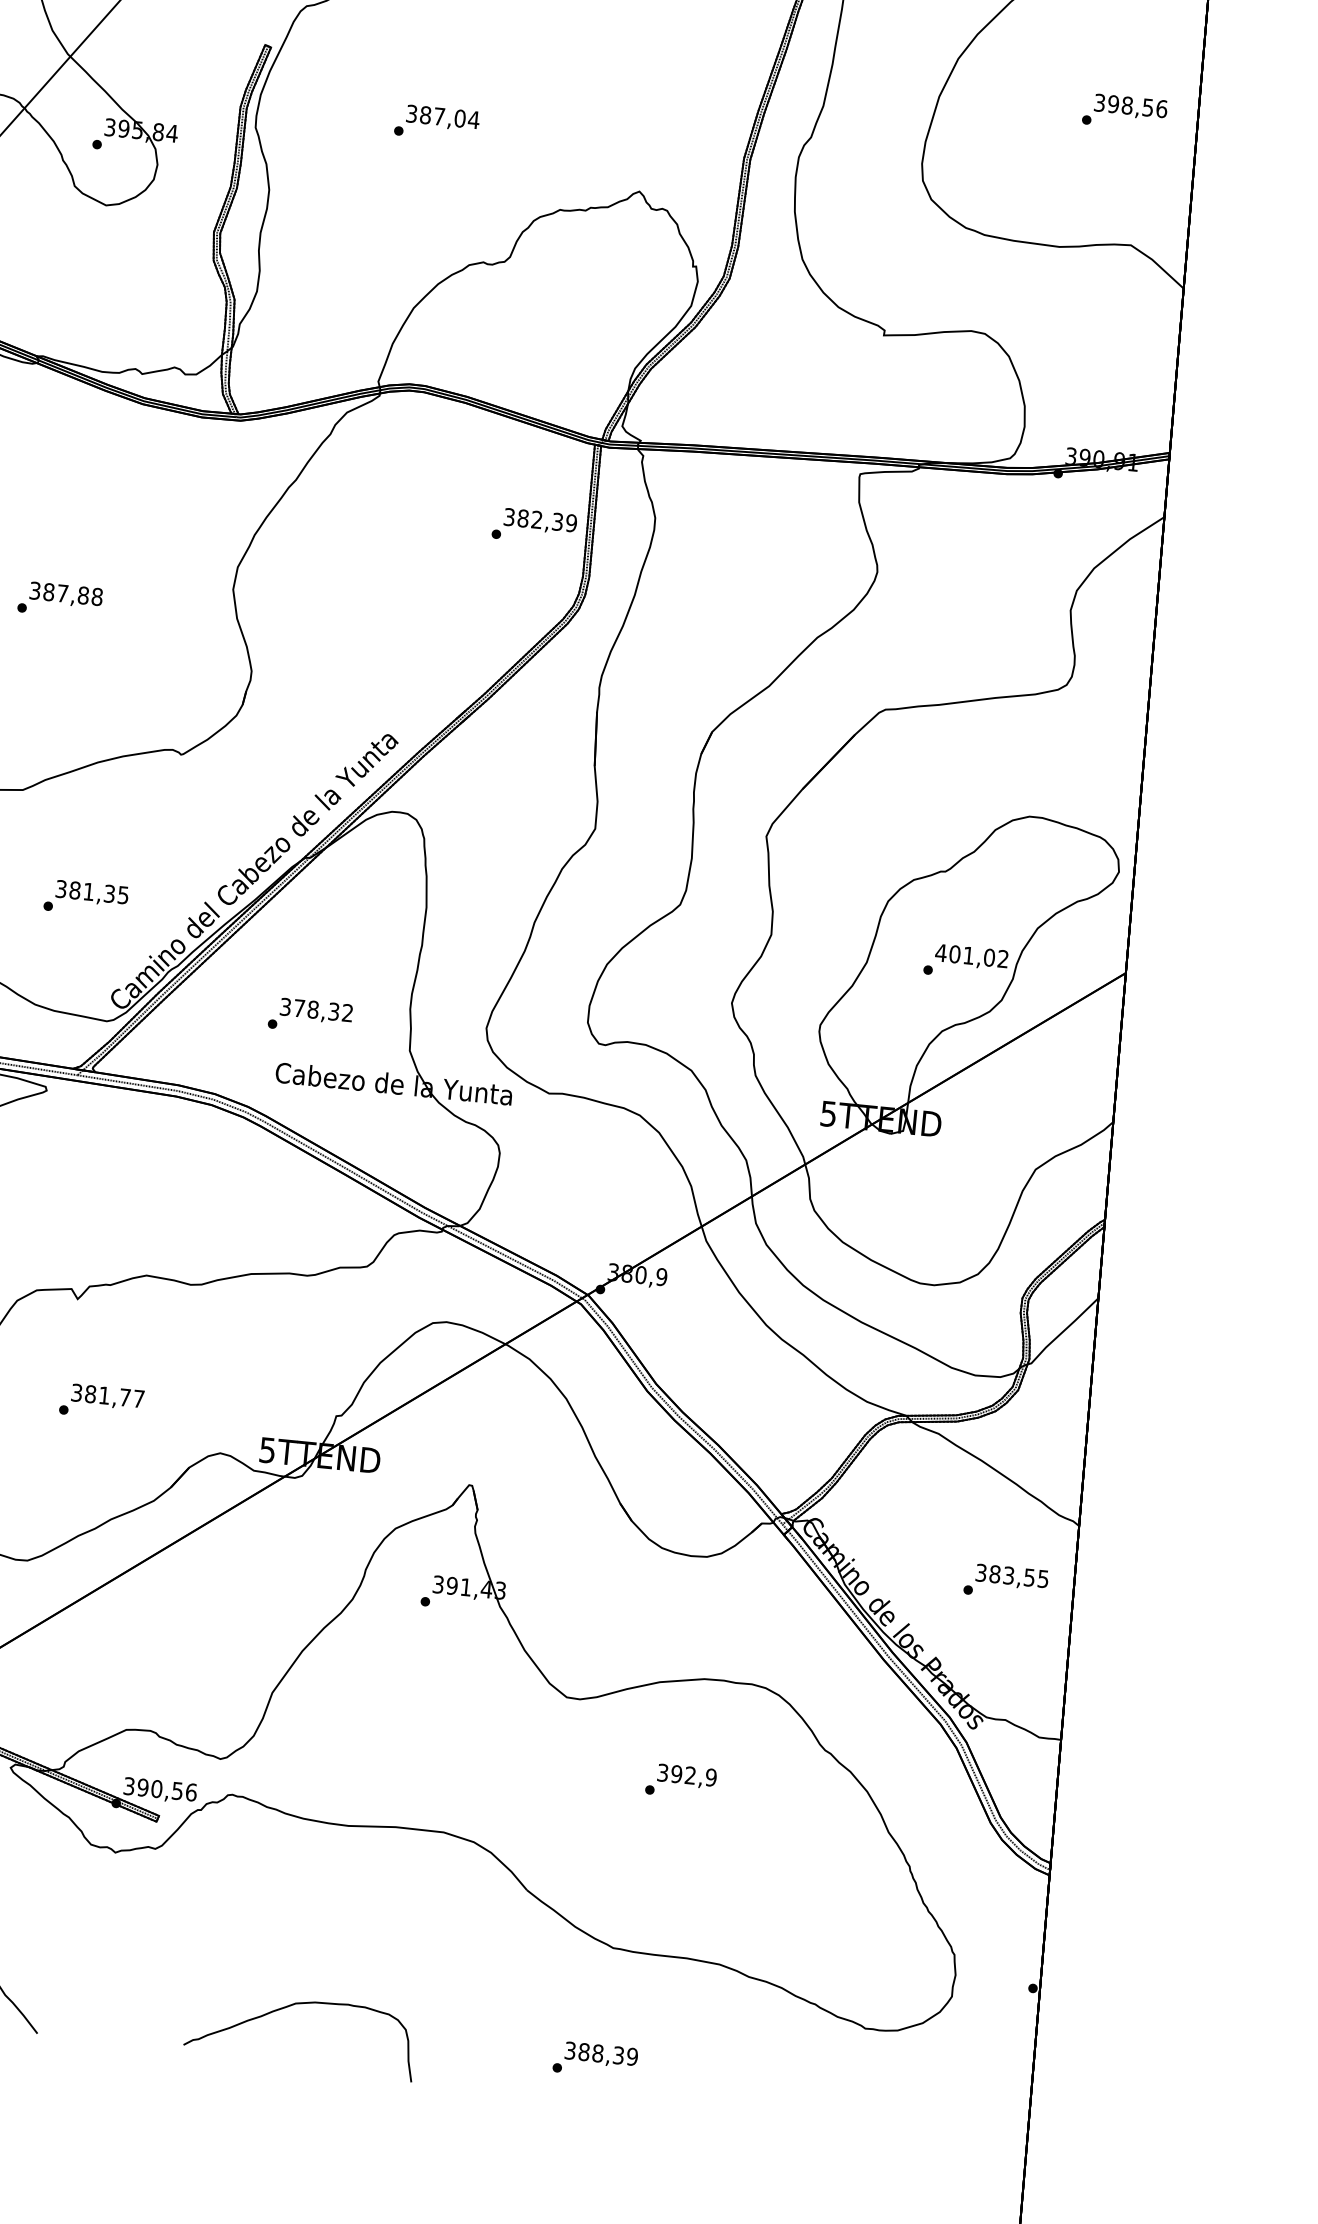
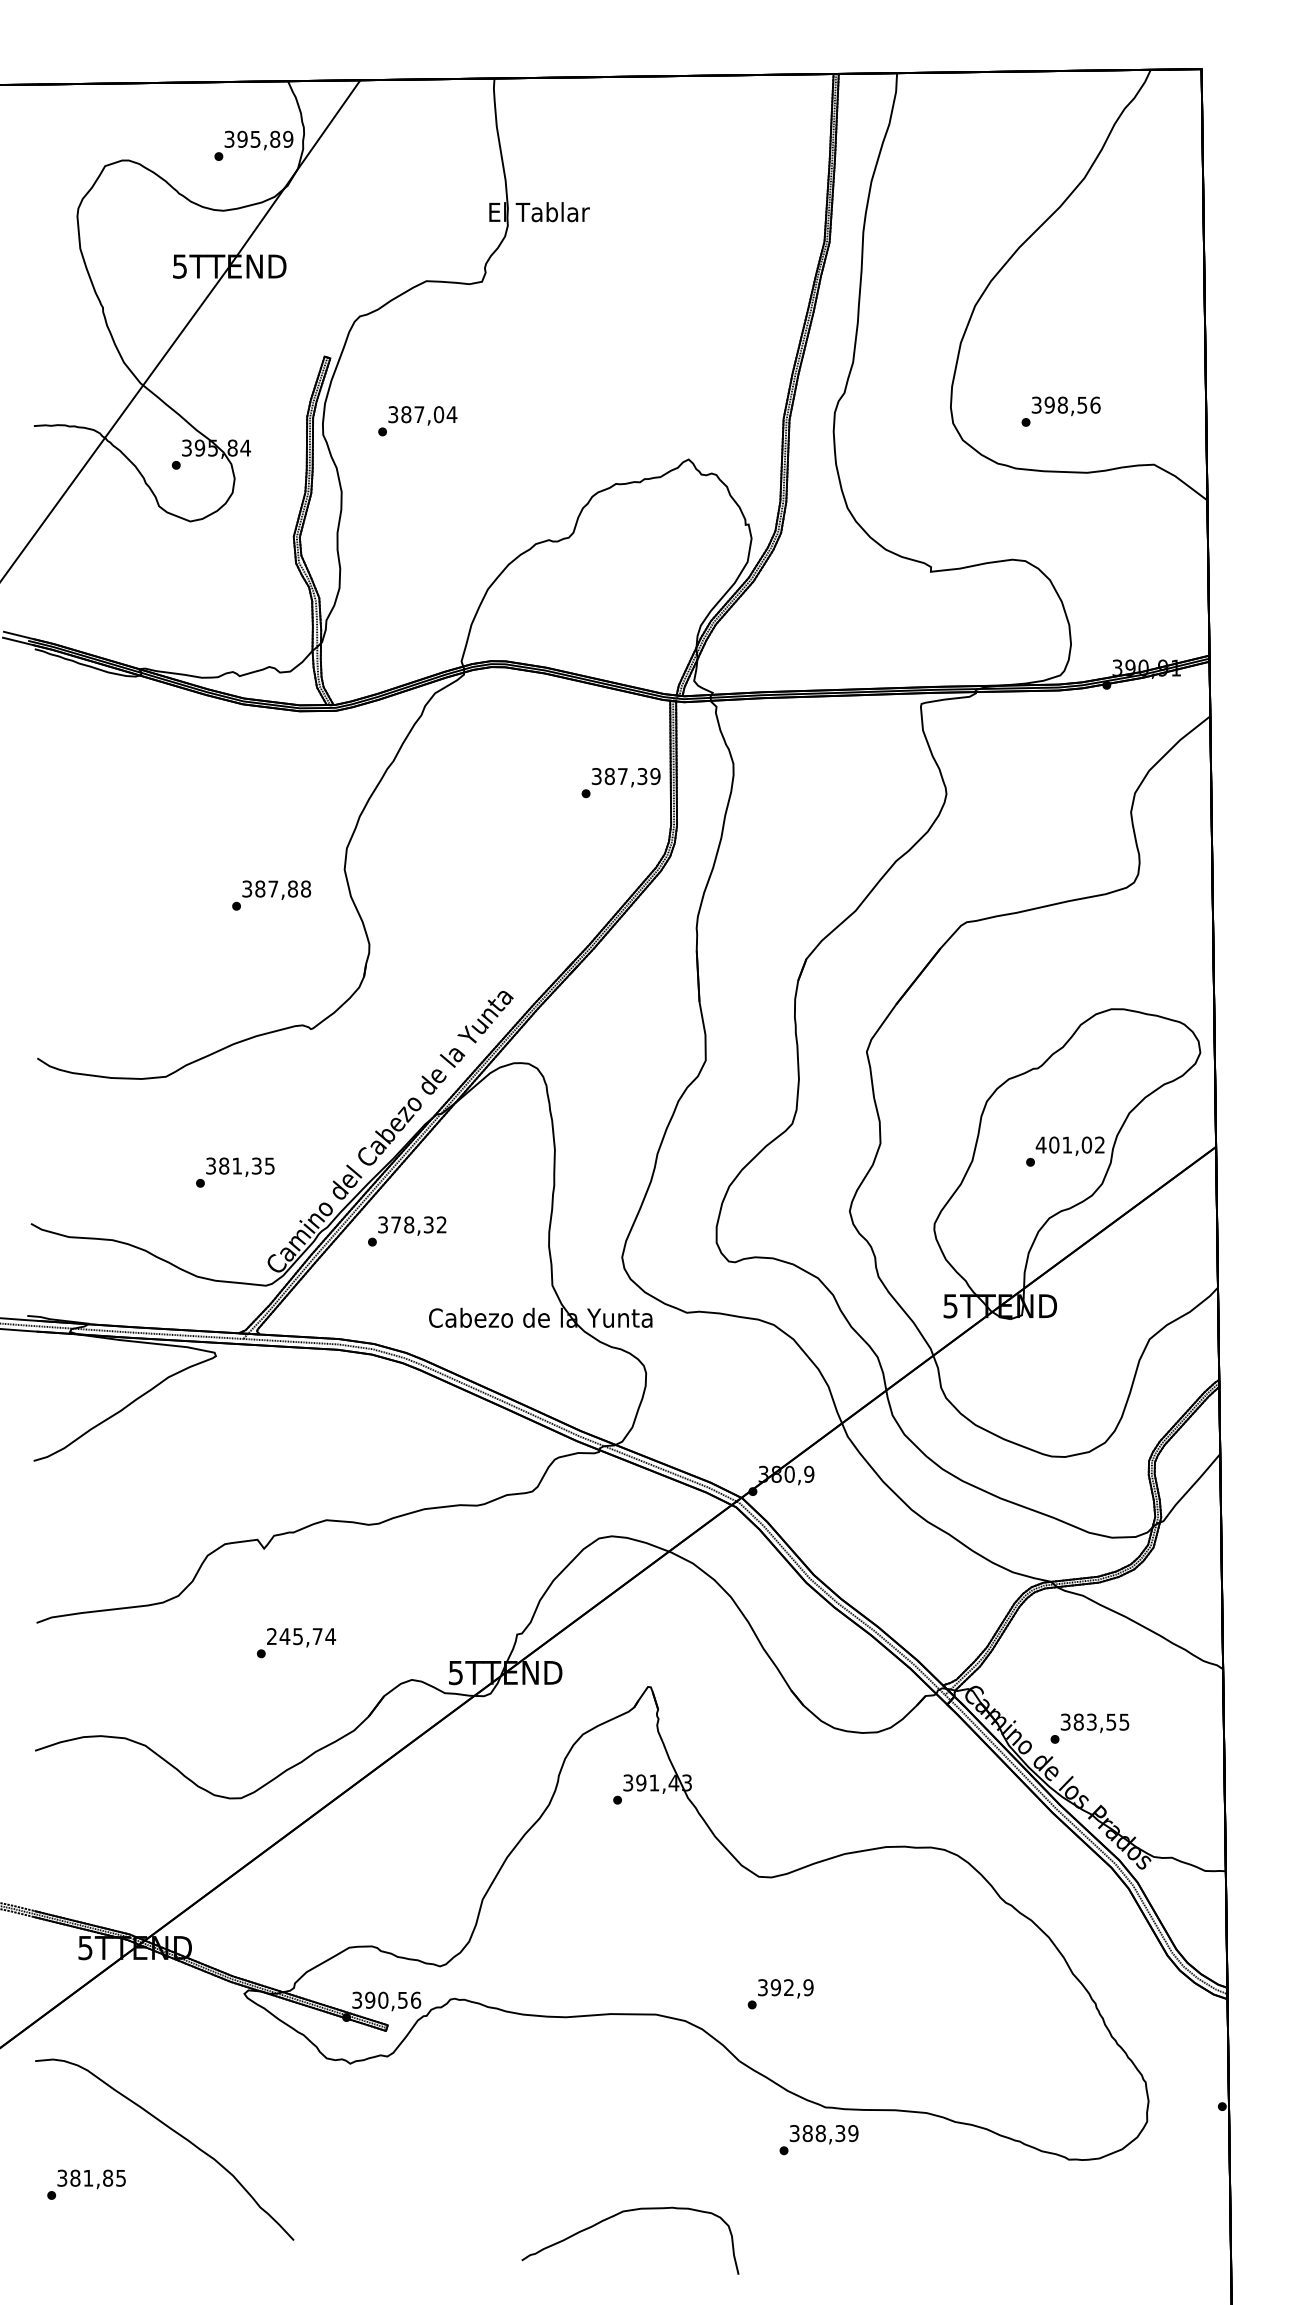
text: (1124, 112) -> (1060, 411), moved
text: (436, 123) -> (417, 421), moved
text: (536, 519) -> (622, 776), 382,39 -> 387,39
text: (60, 600) -> (271, 895), moved
text: (310, 1016) -> (407, 1231), moved
text: (108, 1395) -> (301, 1636), 381,77 -> 245,74
text: (1005, 1582) -> (1089, 1728), moved
text: (680, 1781) -> (780, 1994), moved
curve: (289, 2007) -> (617, 2215), moved
text: (594, 2060) -> (818, 2140), moved

